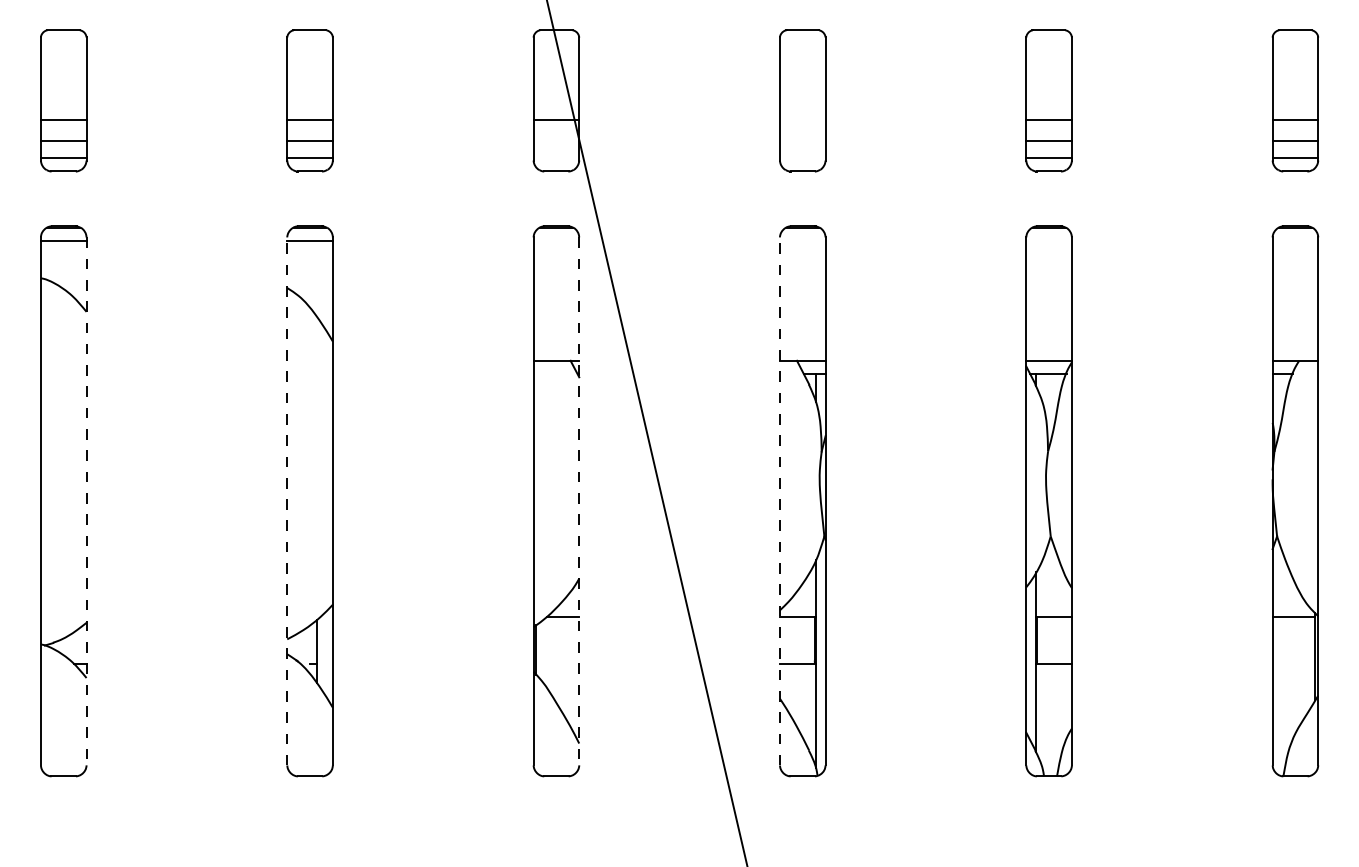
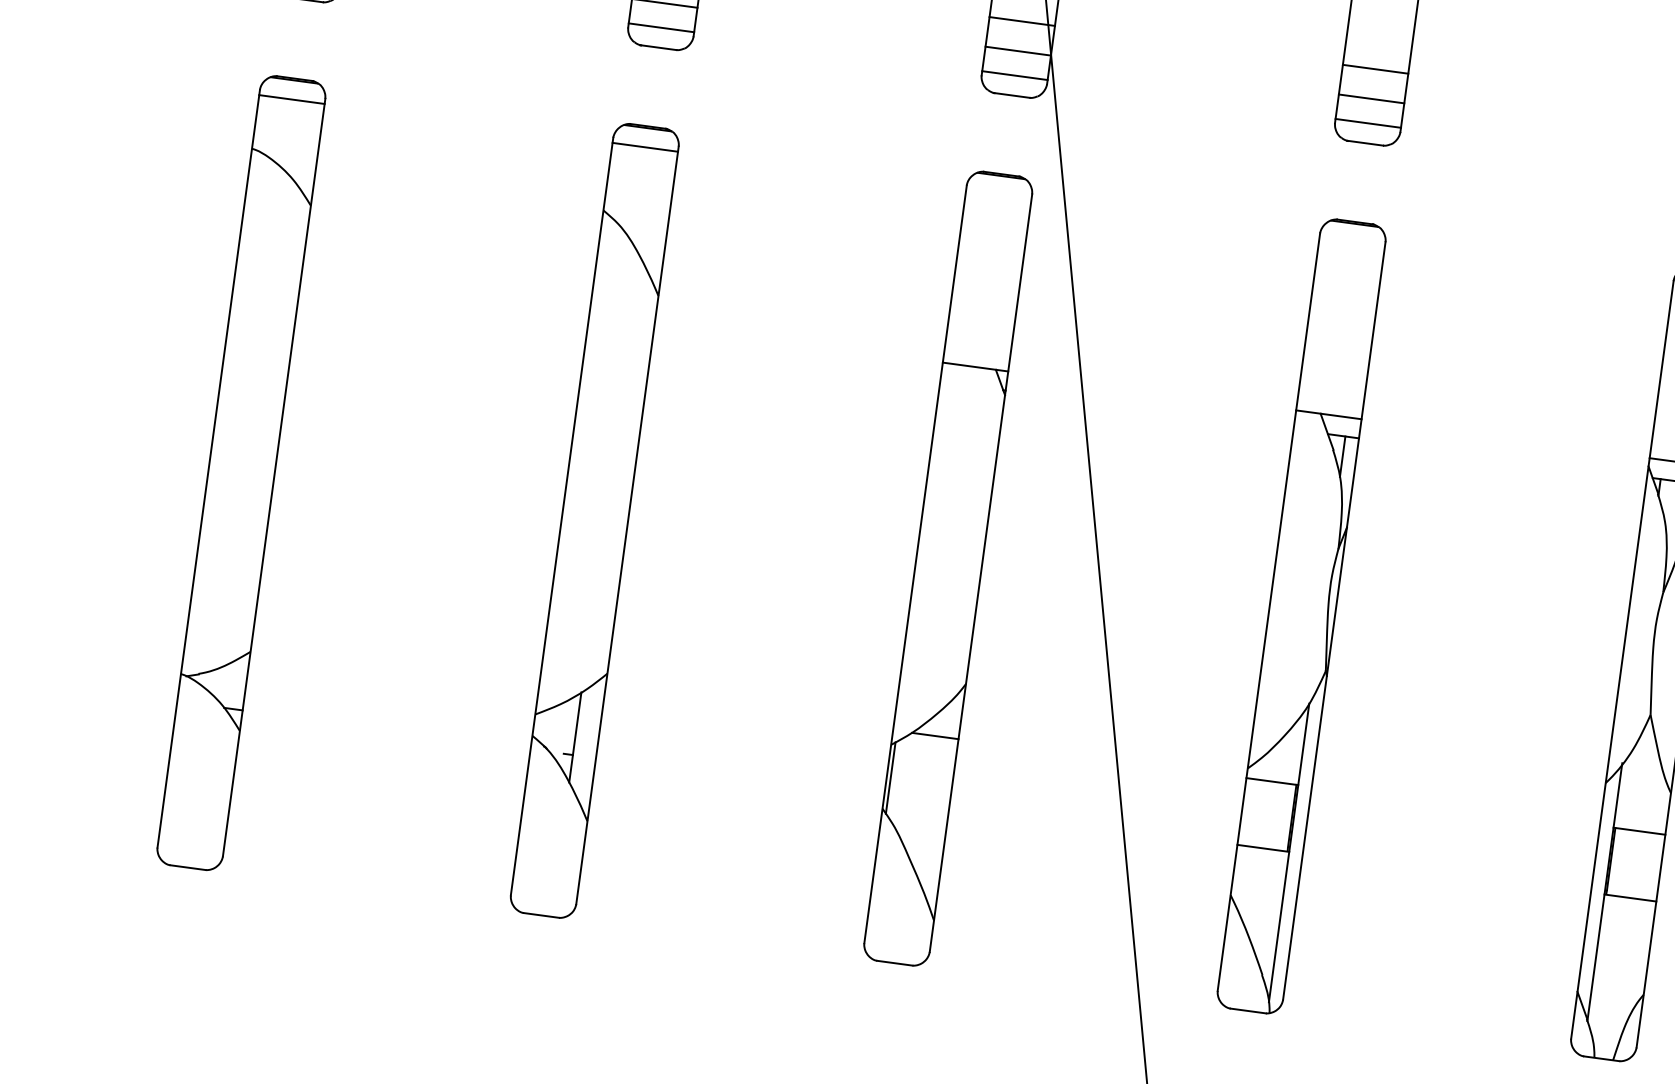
line: (802, 119) -> (1375, 68), added
line: (556, 140) -> (1018, 51), added
line: (802, 140) -> (1371, 98), added
line: (556, 157) -> (1015, 75), added
line: (802, 157) -> (1367, 123), added
line: (287, 500) -> (562, 515), dashed -> solid
line: (779, 500) -> (1268, 610), dashed -> solid
line: (86, 501) -> (274, 477), dashed -> solid
line: (579, 501) -> (981, 573), dashed -> solid

